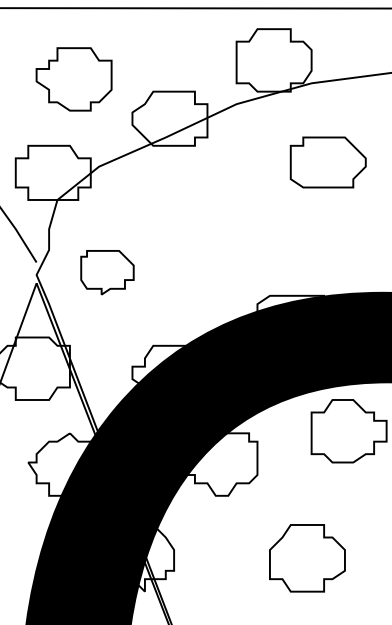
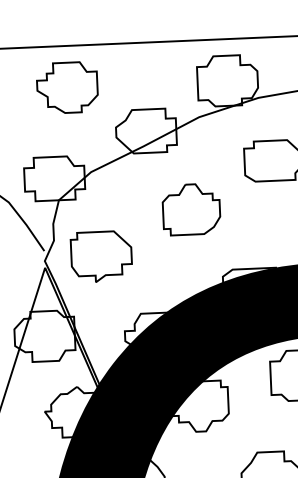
part: (73, 79) -> (66, 87), moved
part: (221, 218) -> (191, 209), added
part: (107, 272) -> (101, 256), size x1.43

